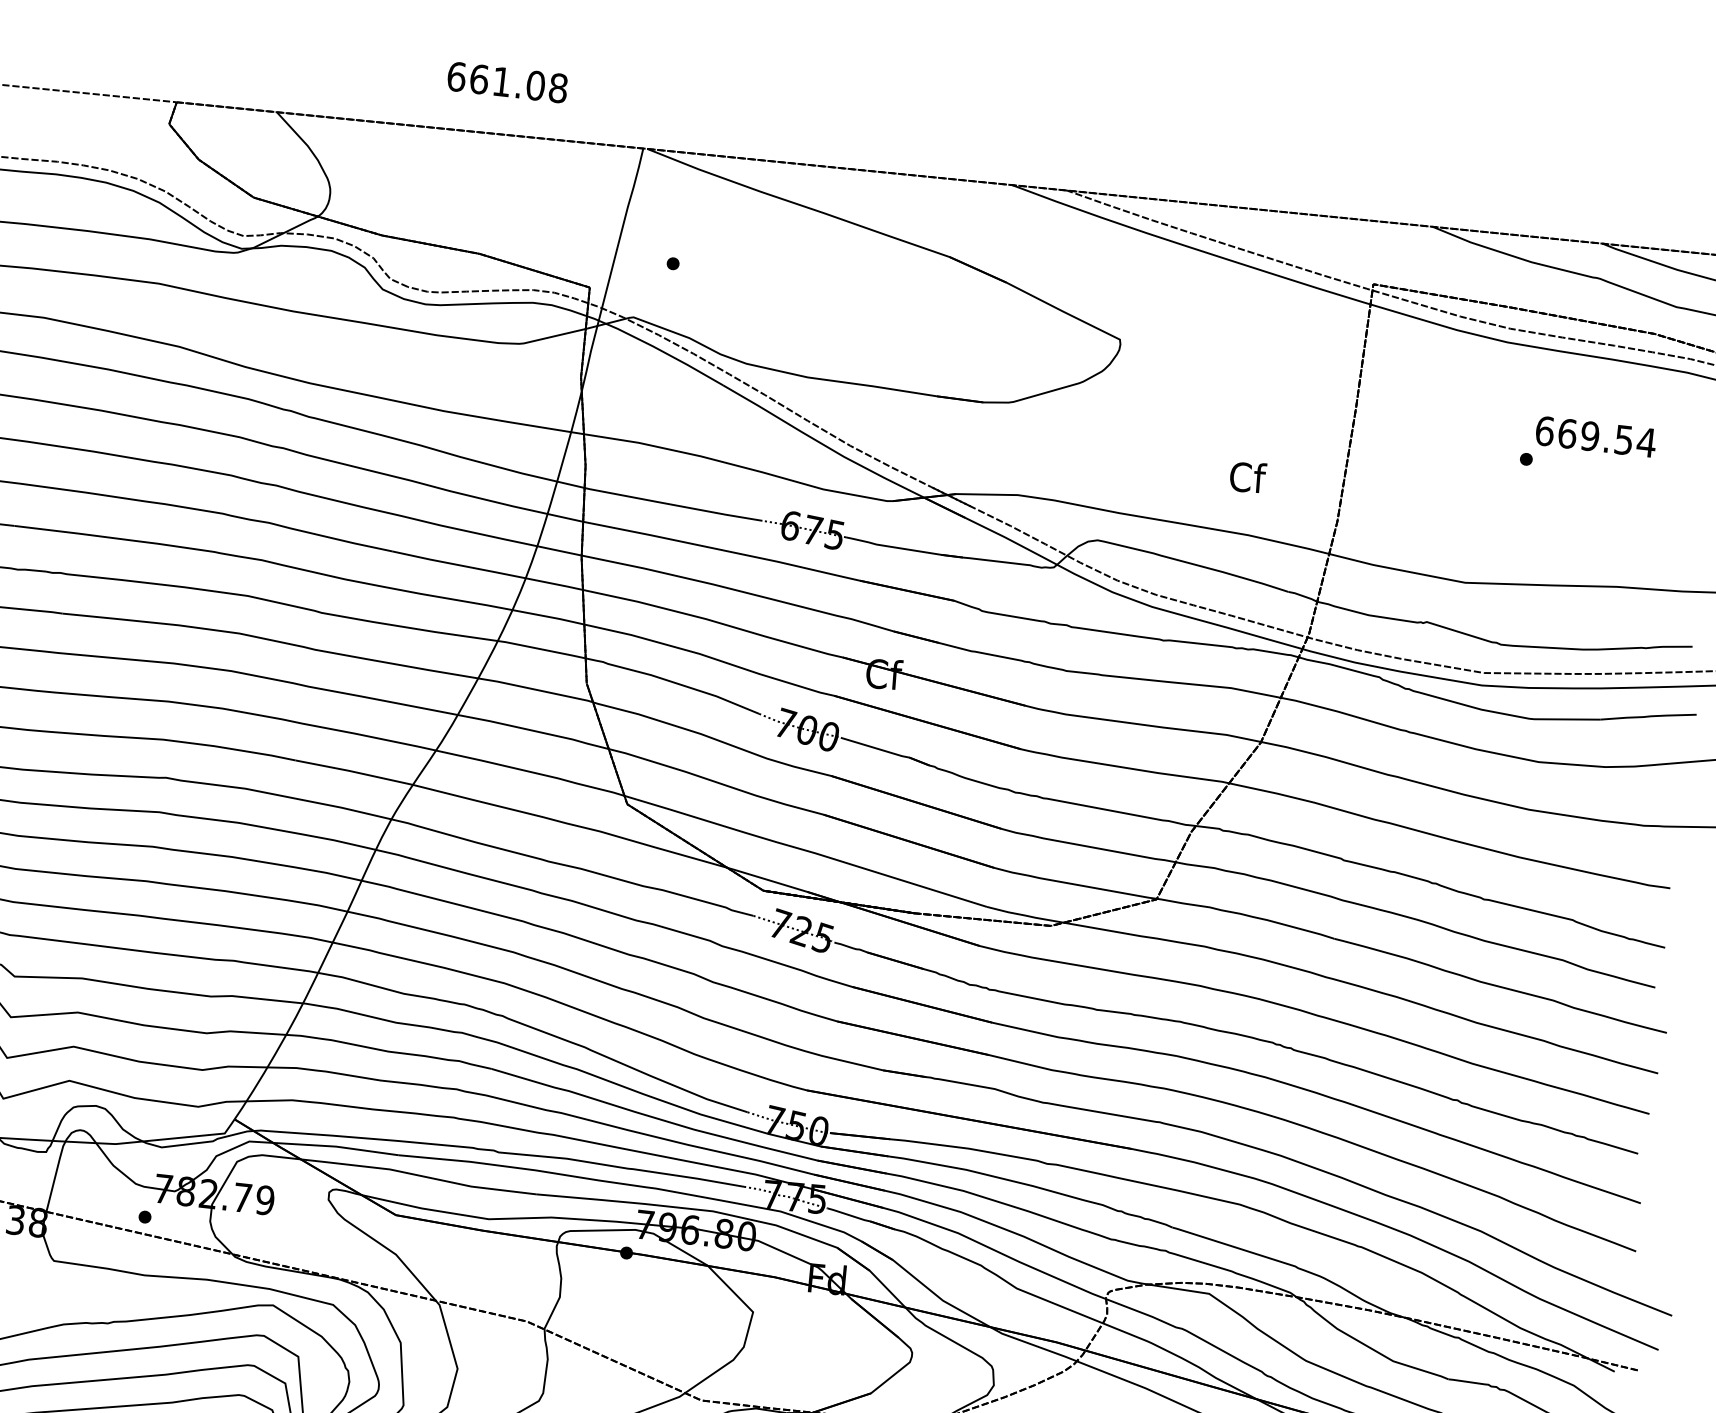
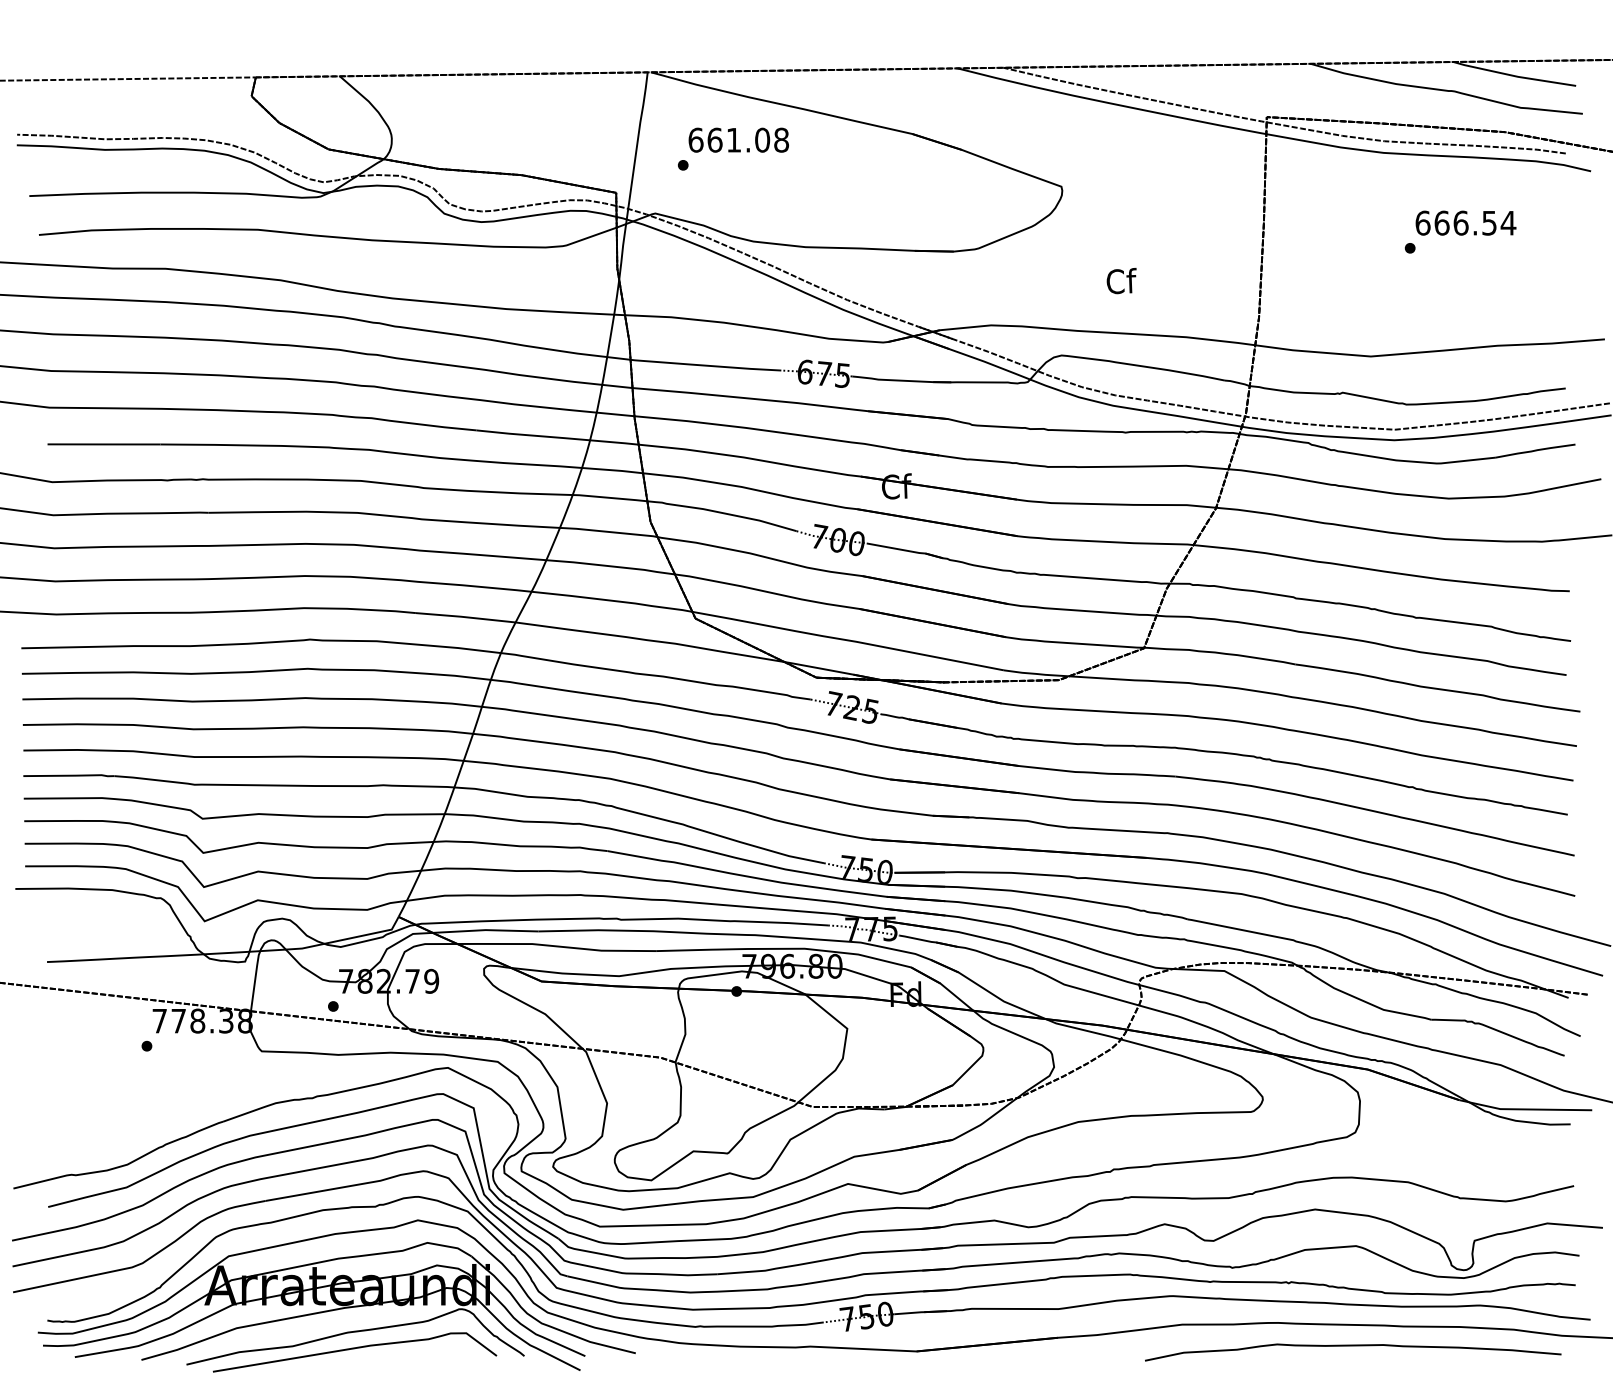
text: (507, 81) -> (738, 139), moved
text: (1589, 435) -> (1460, 222), 669.54 -> 666.54
text: (1247, 477) -> (1121, 281), moved

